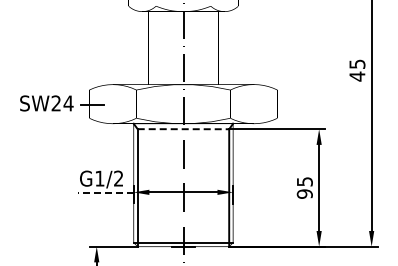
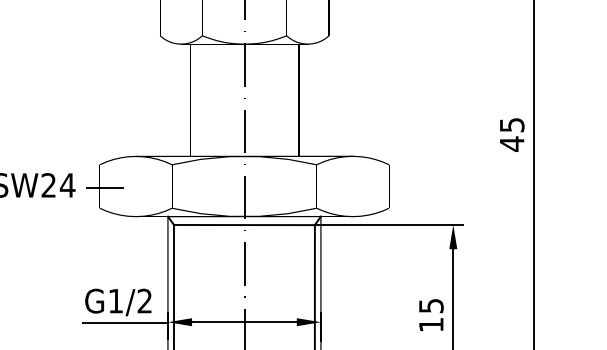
line: (183, 129) -> (244, 225), dashed -> solid
line: (105, 192) -> (124, 322), dashed -> solid
text: (304, 193) -> (430, 323), 95 -> 15

